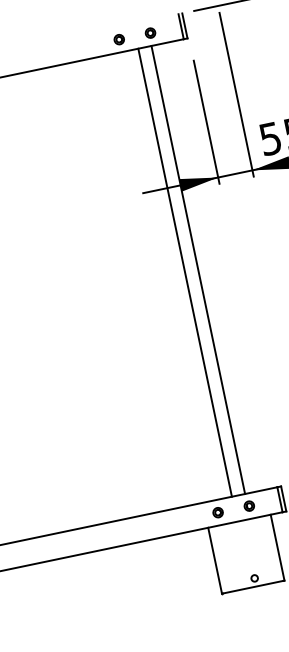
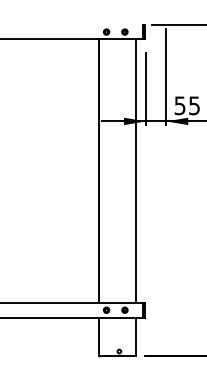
line: (197, 269) -> (135, 170), moved
line: (185, 271) -> (99, 170), moved

